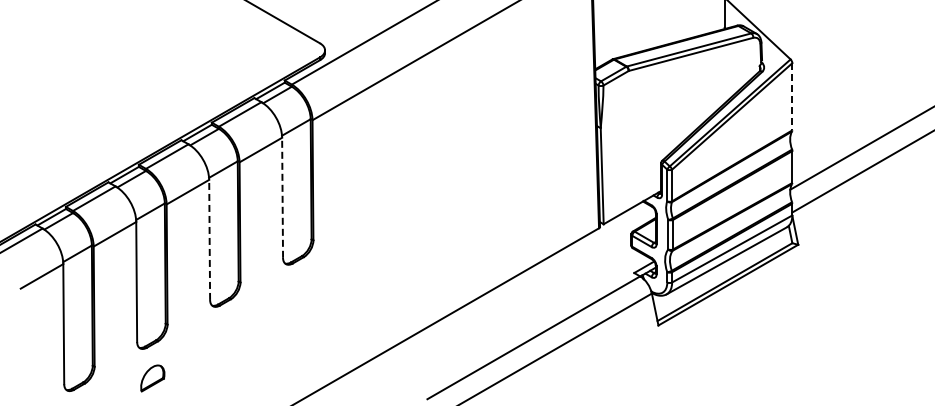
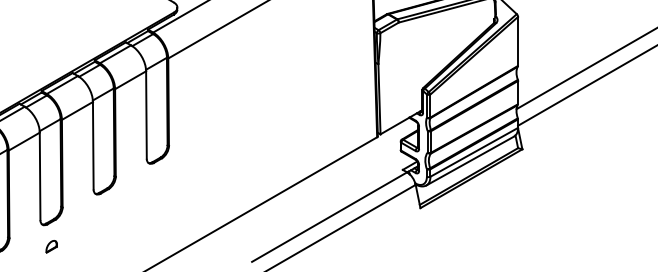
line: (792, 96) -> (518, 41), dashed -> solid
line: (282, 197) -> (146, 114), dashed -> solid
line: (209, 239) -> (93, 145), dashed -> solid
part: (152, 378) -> (51, 246), size x0.62

